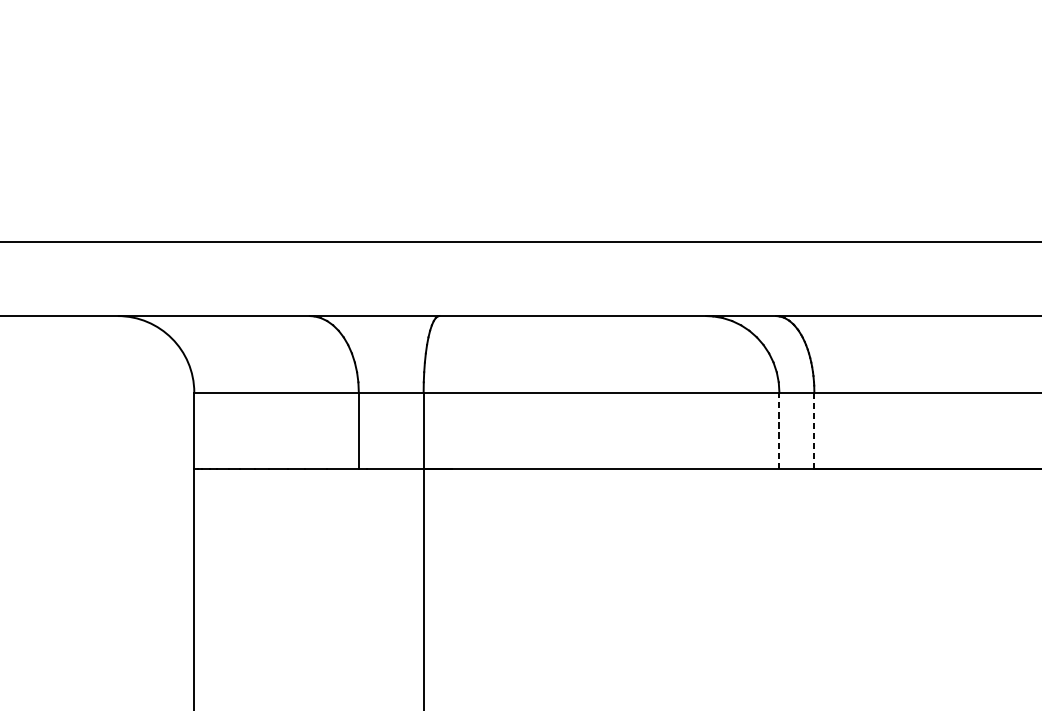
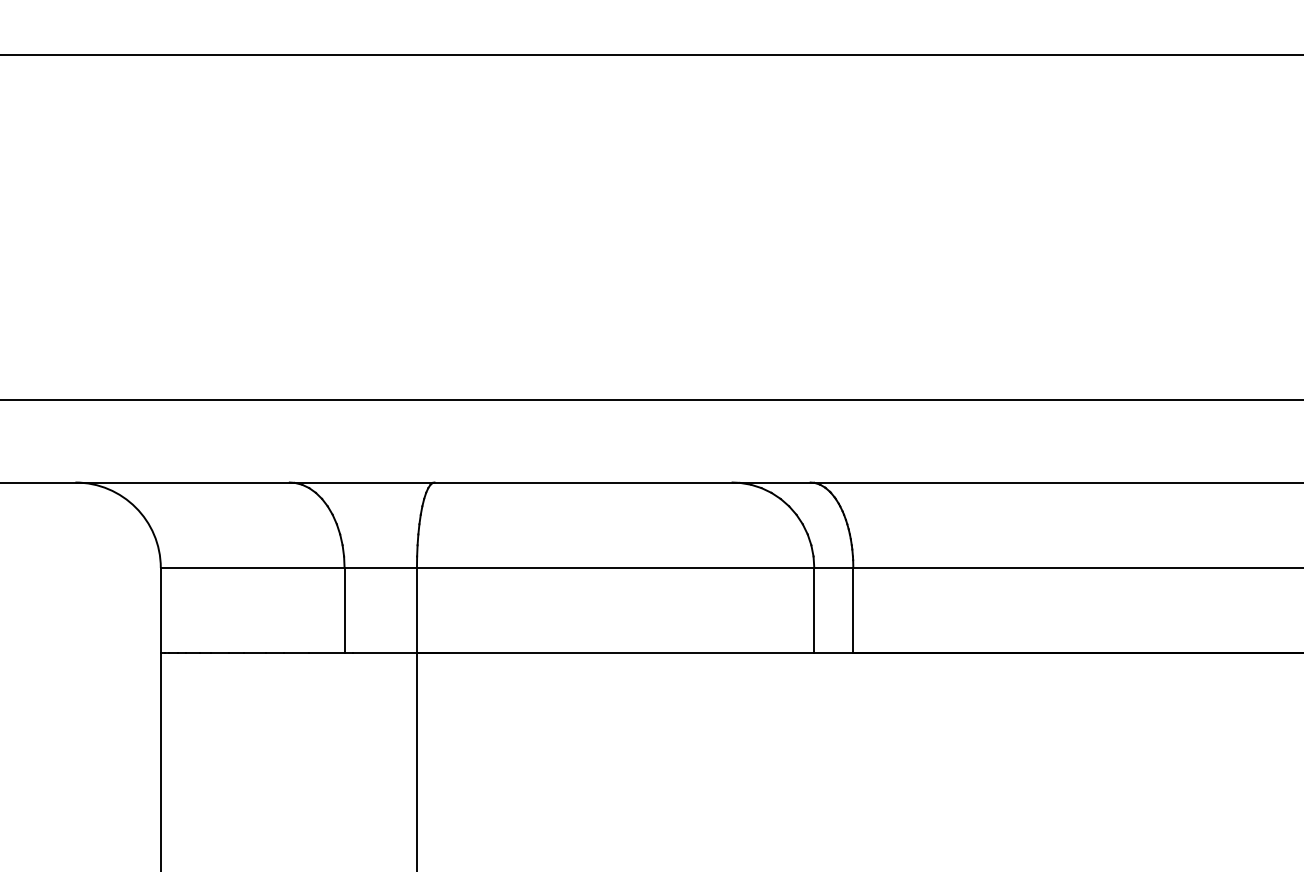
line: (779, 430) -> (814, 610), dashed -> solid
line: (814, 430) -> (853, 610), dashed -> solid

